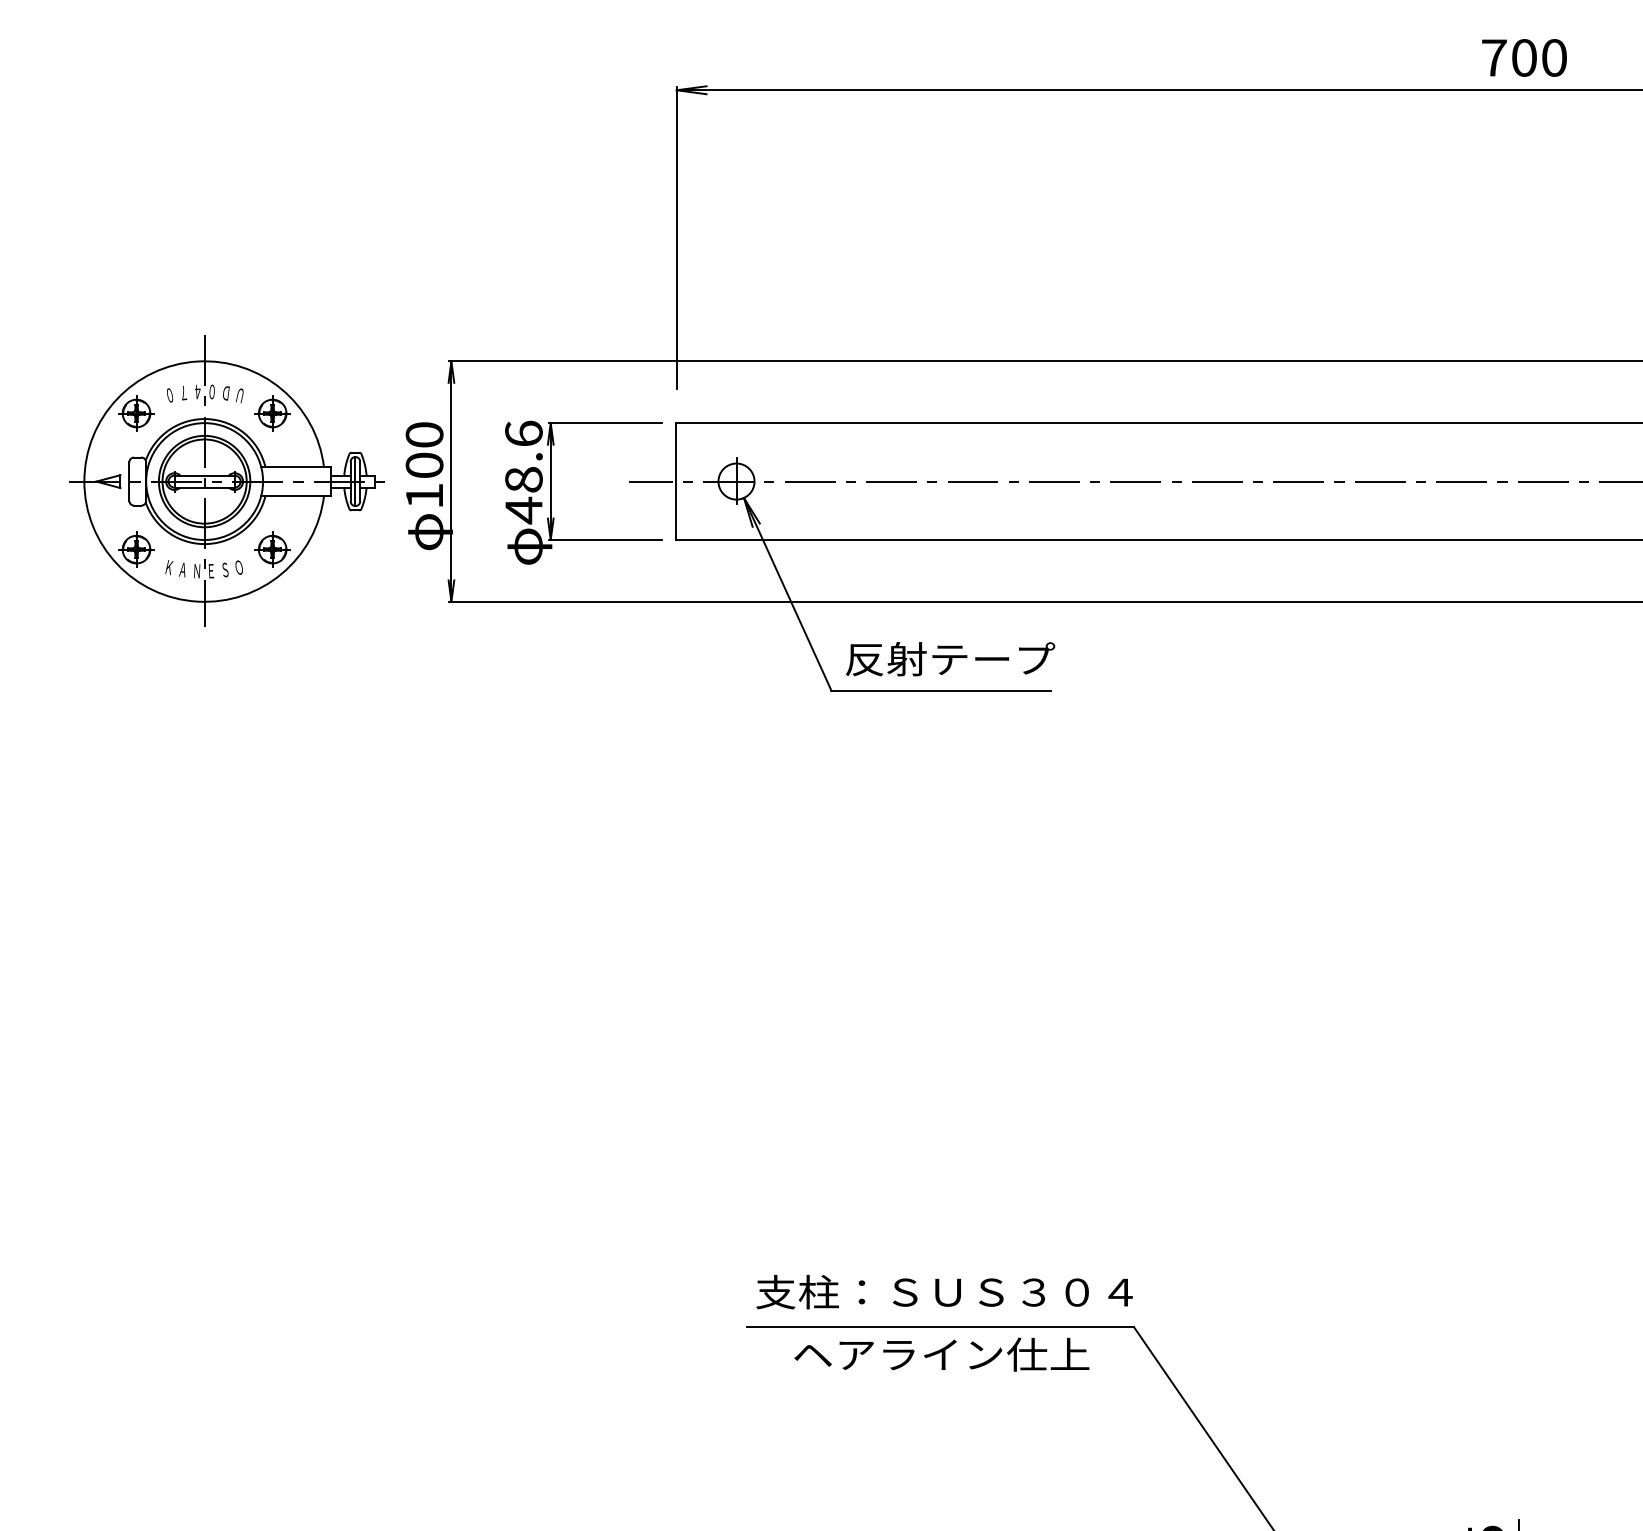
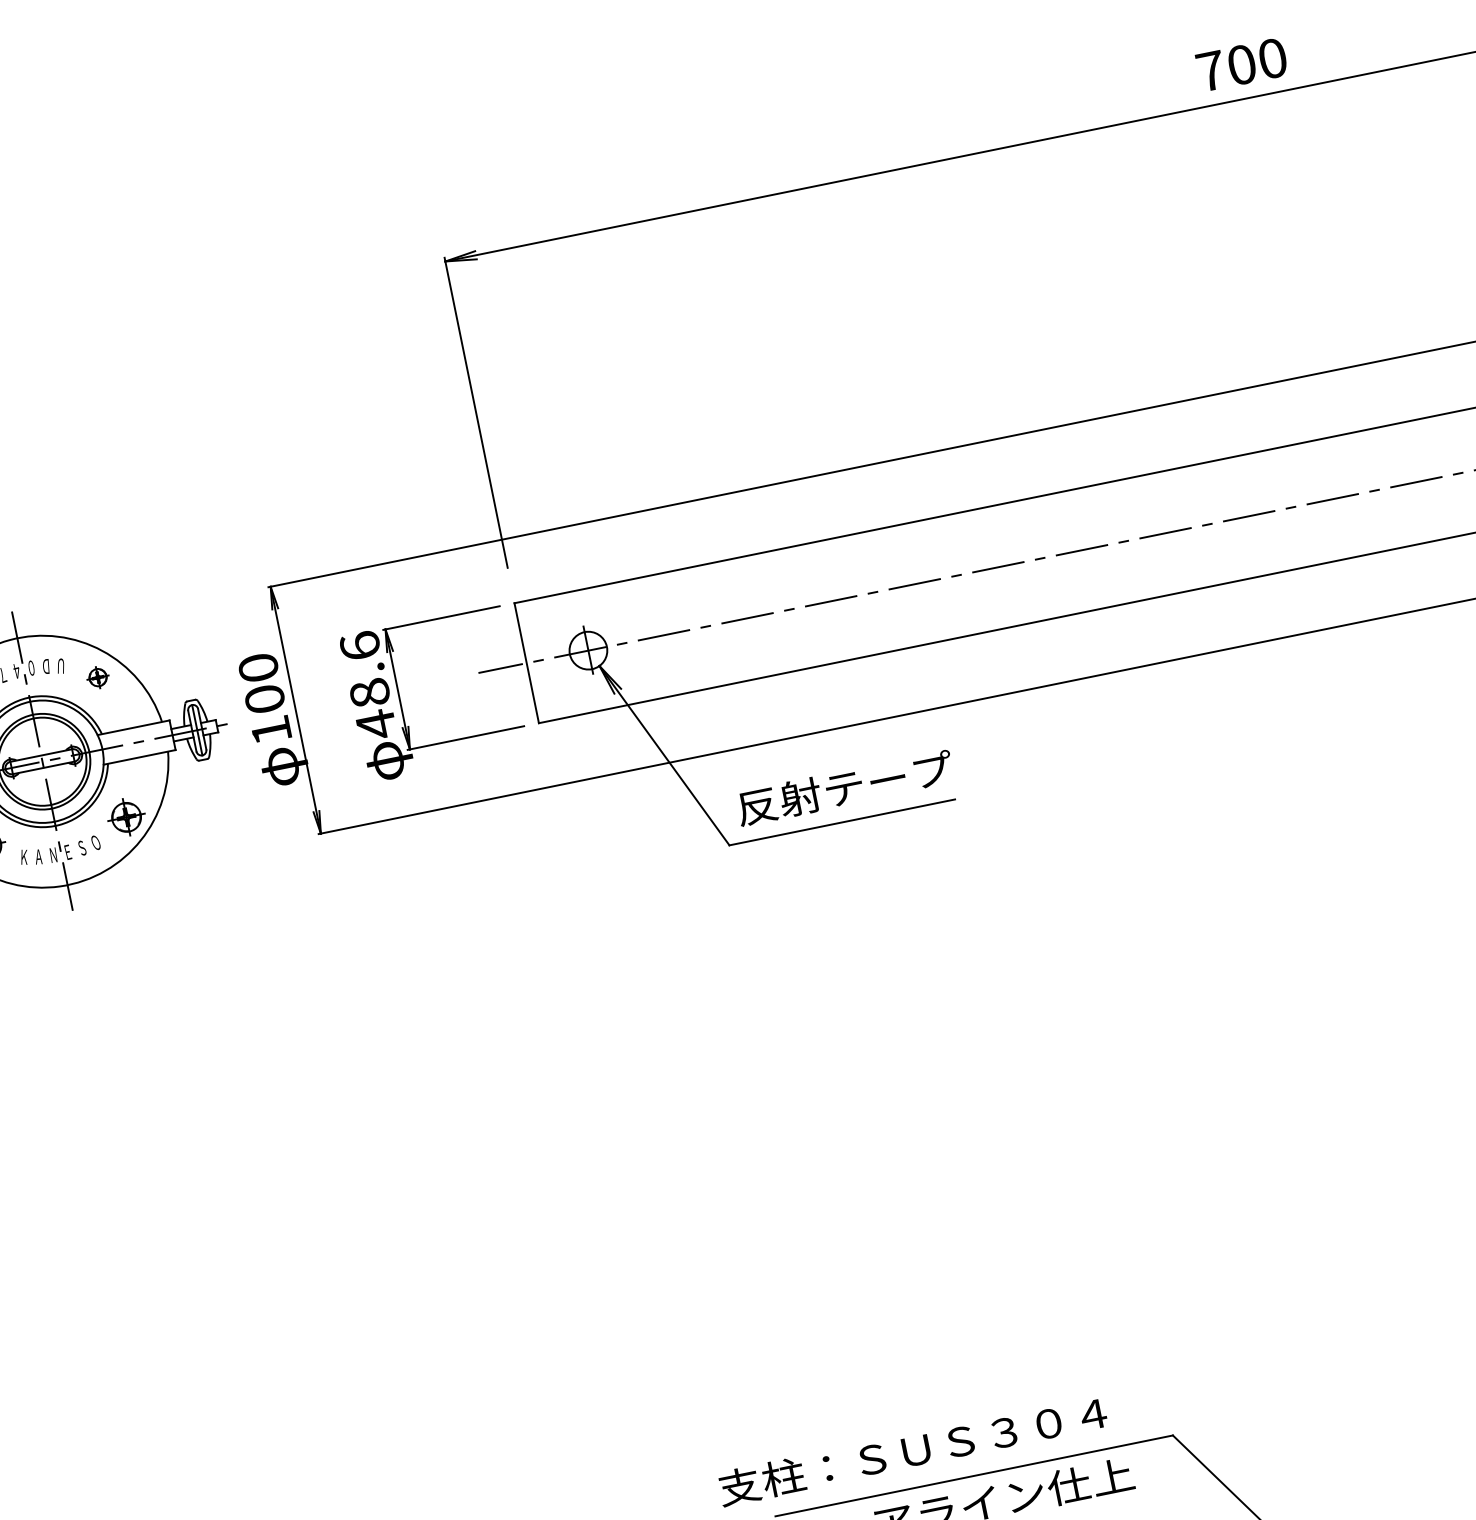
text: (1524, 57) -> (1241, 64), moved
part: (272, 413) -> (97, 677), size x0.6
text: (944, 1292) -> (912, 1451), moved

